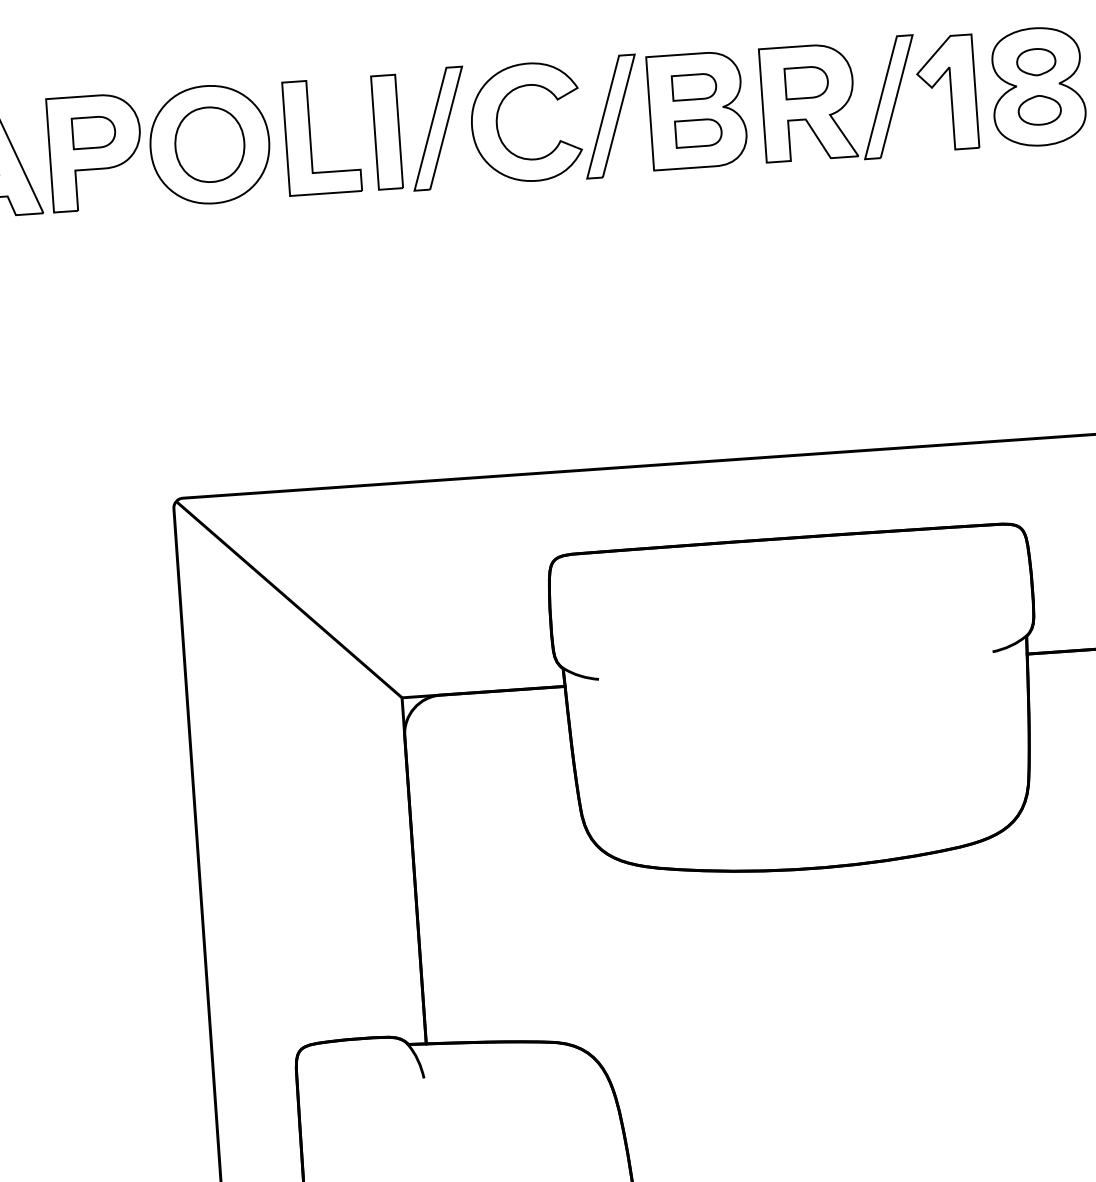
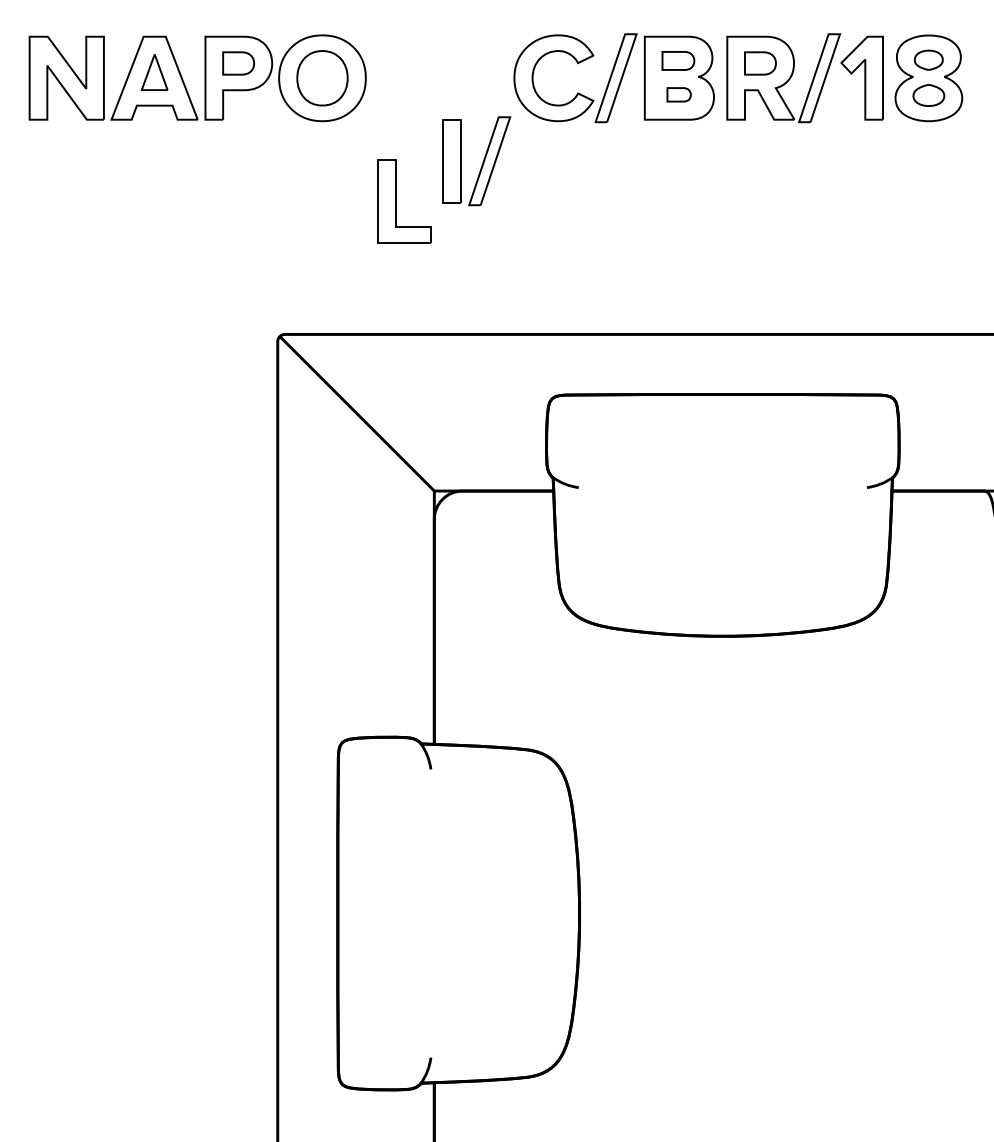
part: (428, 131) -> (482, 162), moved
part: (697, 132) -> (678, 94), size x0.7
part: (311, 137) -> (396, 201), moved

